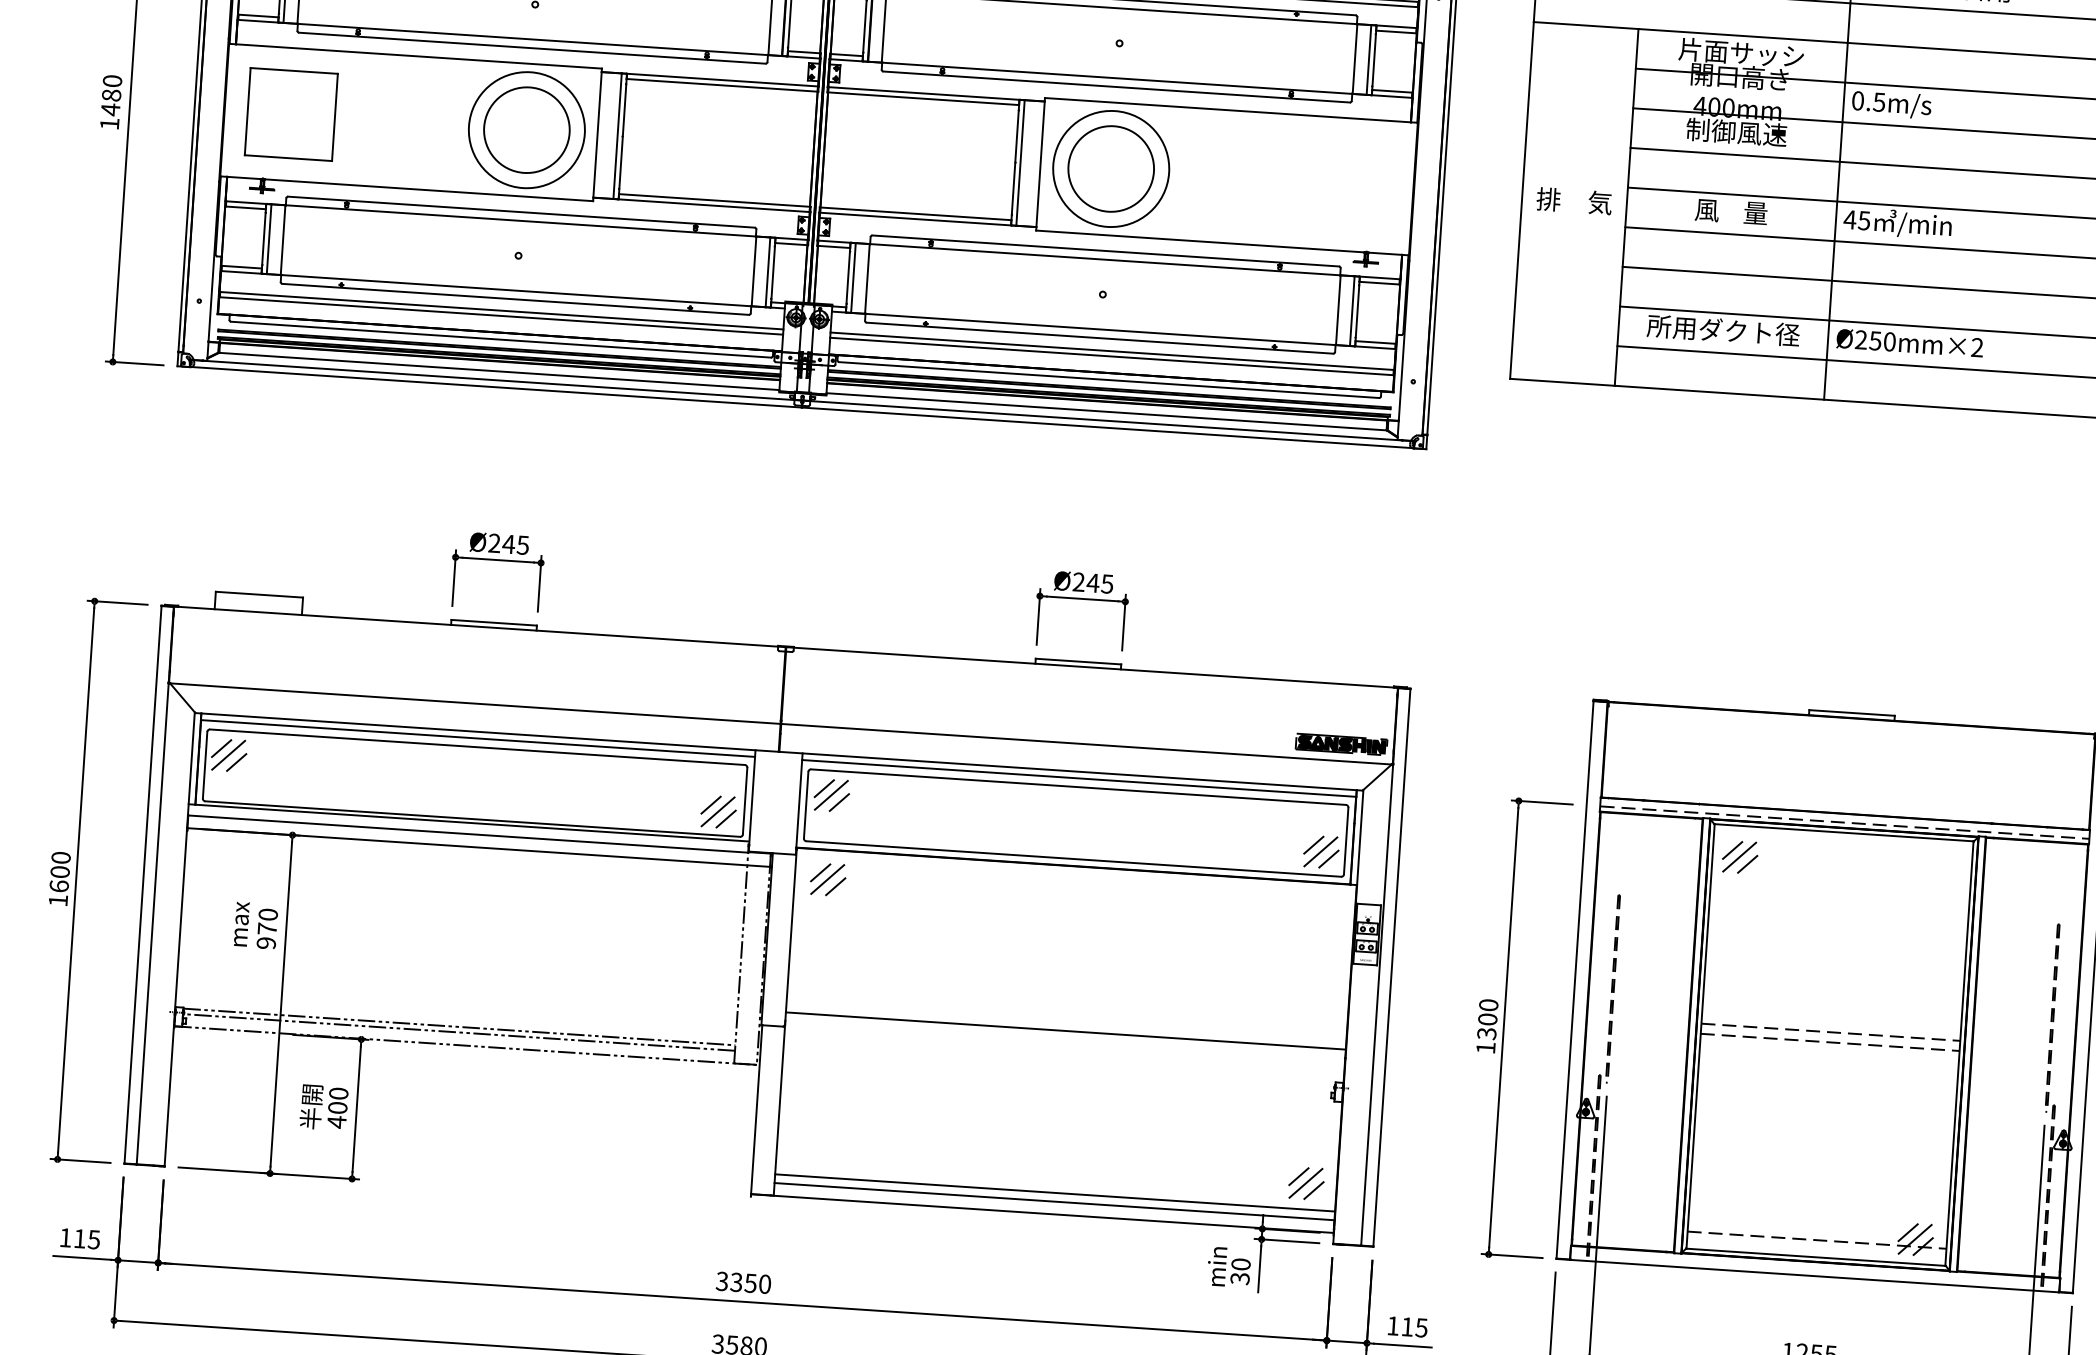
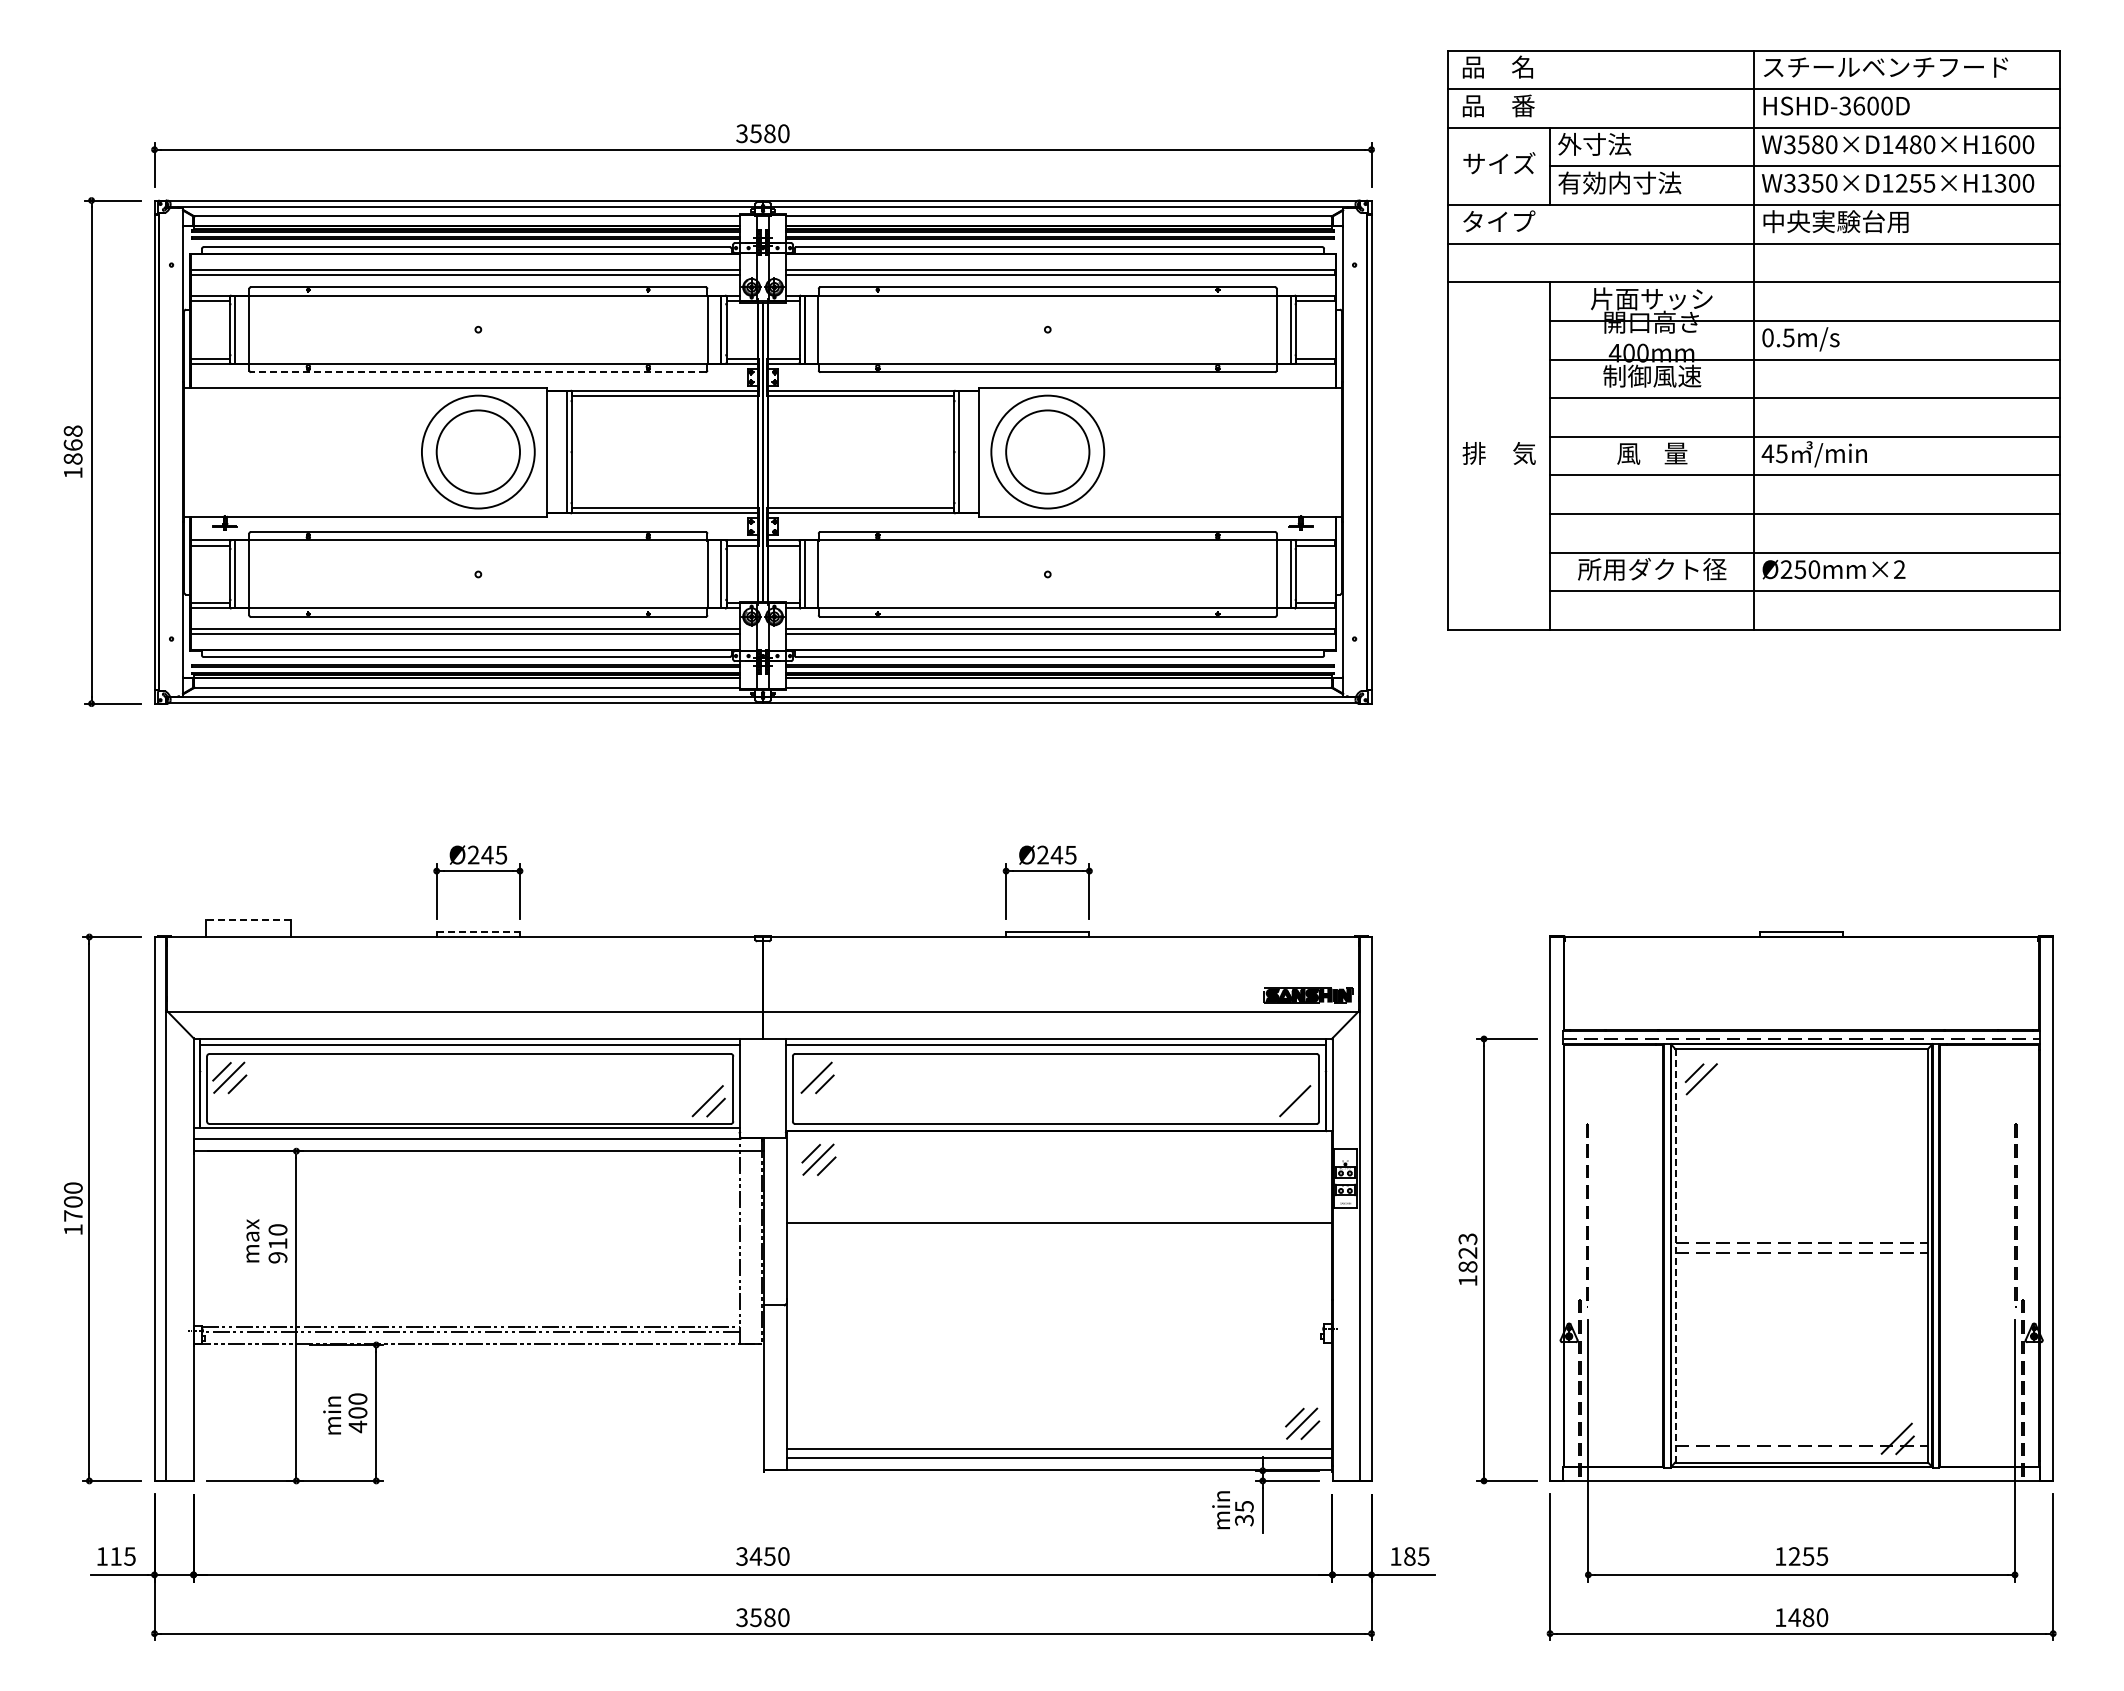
line: (531, 48) -> (477, 372), solid -> dashed
text: (110, 95) -> (72, 445), 1480 -> 1868
part: (291, 114) -> (248, 452), removed
line: (259, 595) -> (248, 920), solid -> dashed
line: (494, 623) -> (478, 932), solid -> dashed
line: (824, 788) -> (809, 1071), removed
line: (711, 804) -> (700, 1094), removed
line: (1313, 844) -> (1287, 1094), removed
line: (1328, 858) -> (1303, 1107), removed
line: (1747, 864) -> (1709, 1085), removed
text: (59, 885) -> (73, 1215), 1600 -> 1700
text: (266, 928) -> (277, 1243), 970 -> 910
text: (1487, 1018) -> (1467, 1252), 1300 -> 1823
line: (1066, 1031) -> (1059, 1223), moved
line: (1700, 1036) -> (1675, 1255), solid -> dashed
text: (310, 1106) -> (331, 1413), 半開 -> min
line: (1908, 1232) -> (1889, 1432), removed
text: (1241, 1264) -> (1244, 1506), 30 -> 35
text: (736, 1282) -> (755, 1556), 3350 -> 3450
text: (1407, 1326) -> (1409, 1556), 115 -> 185

